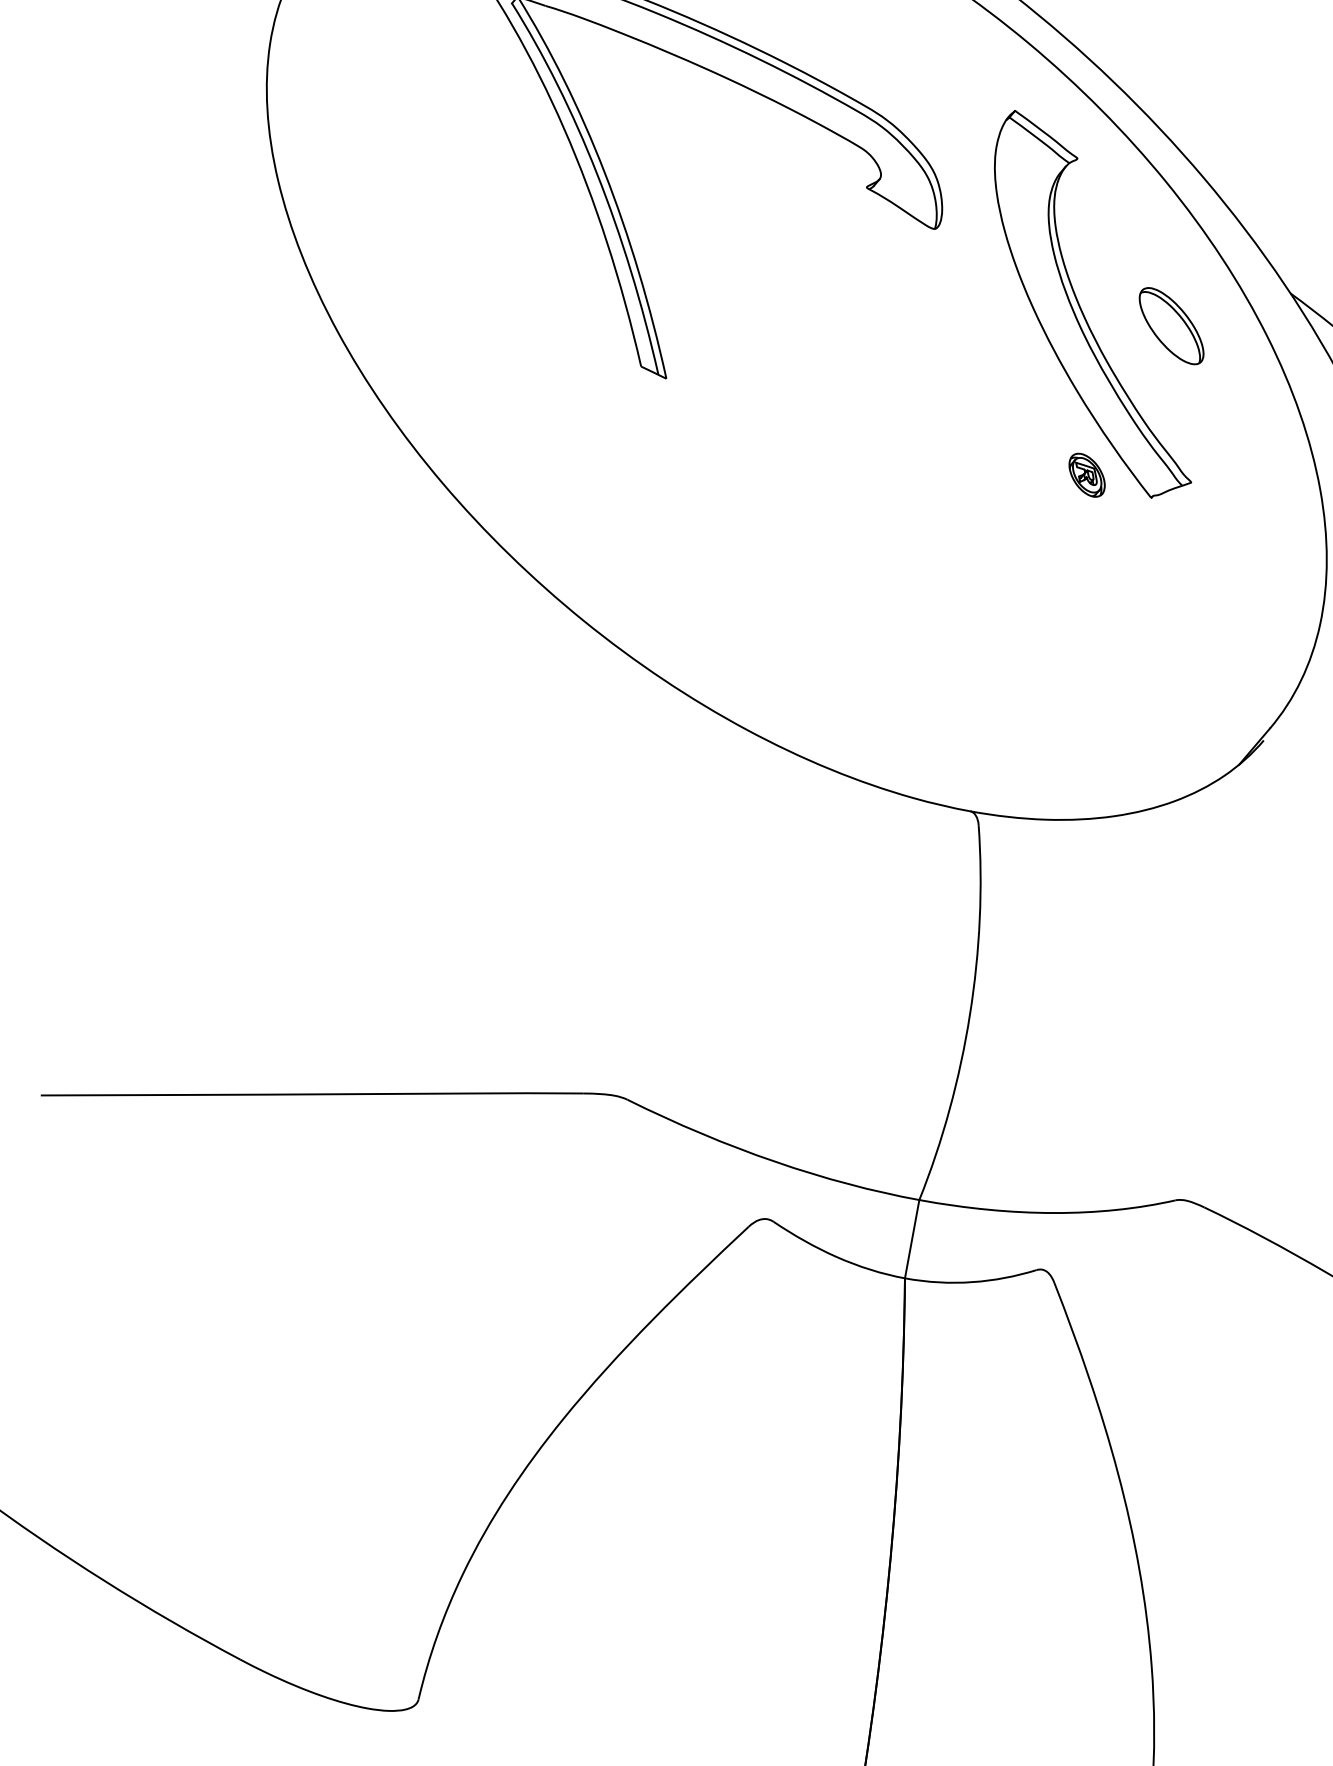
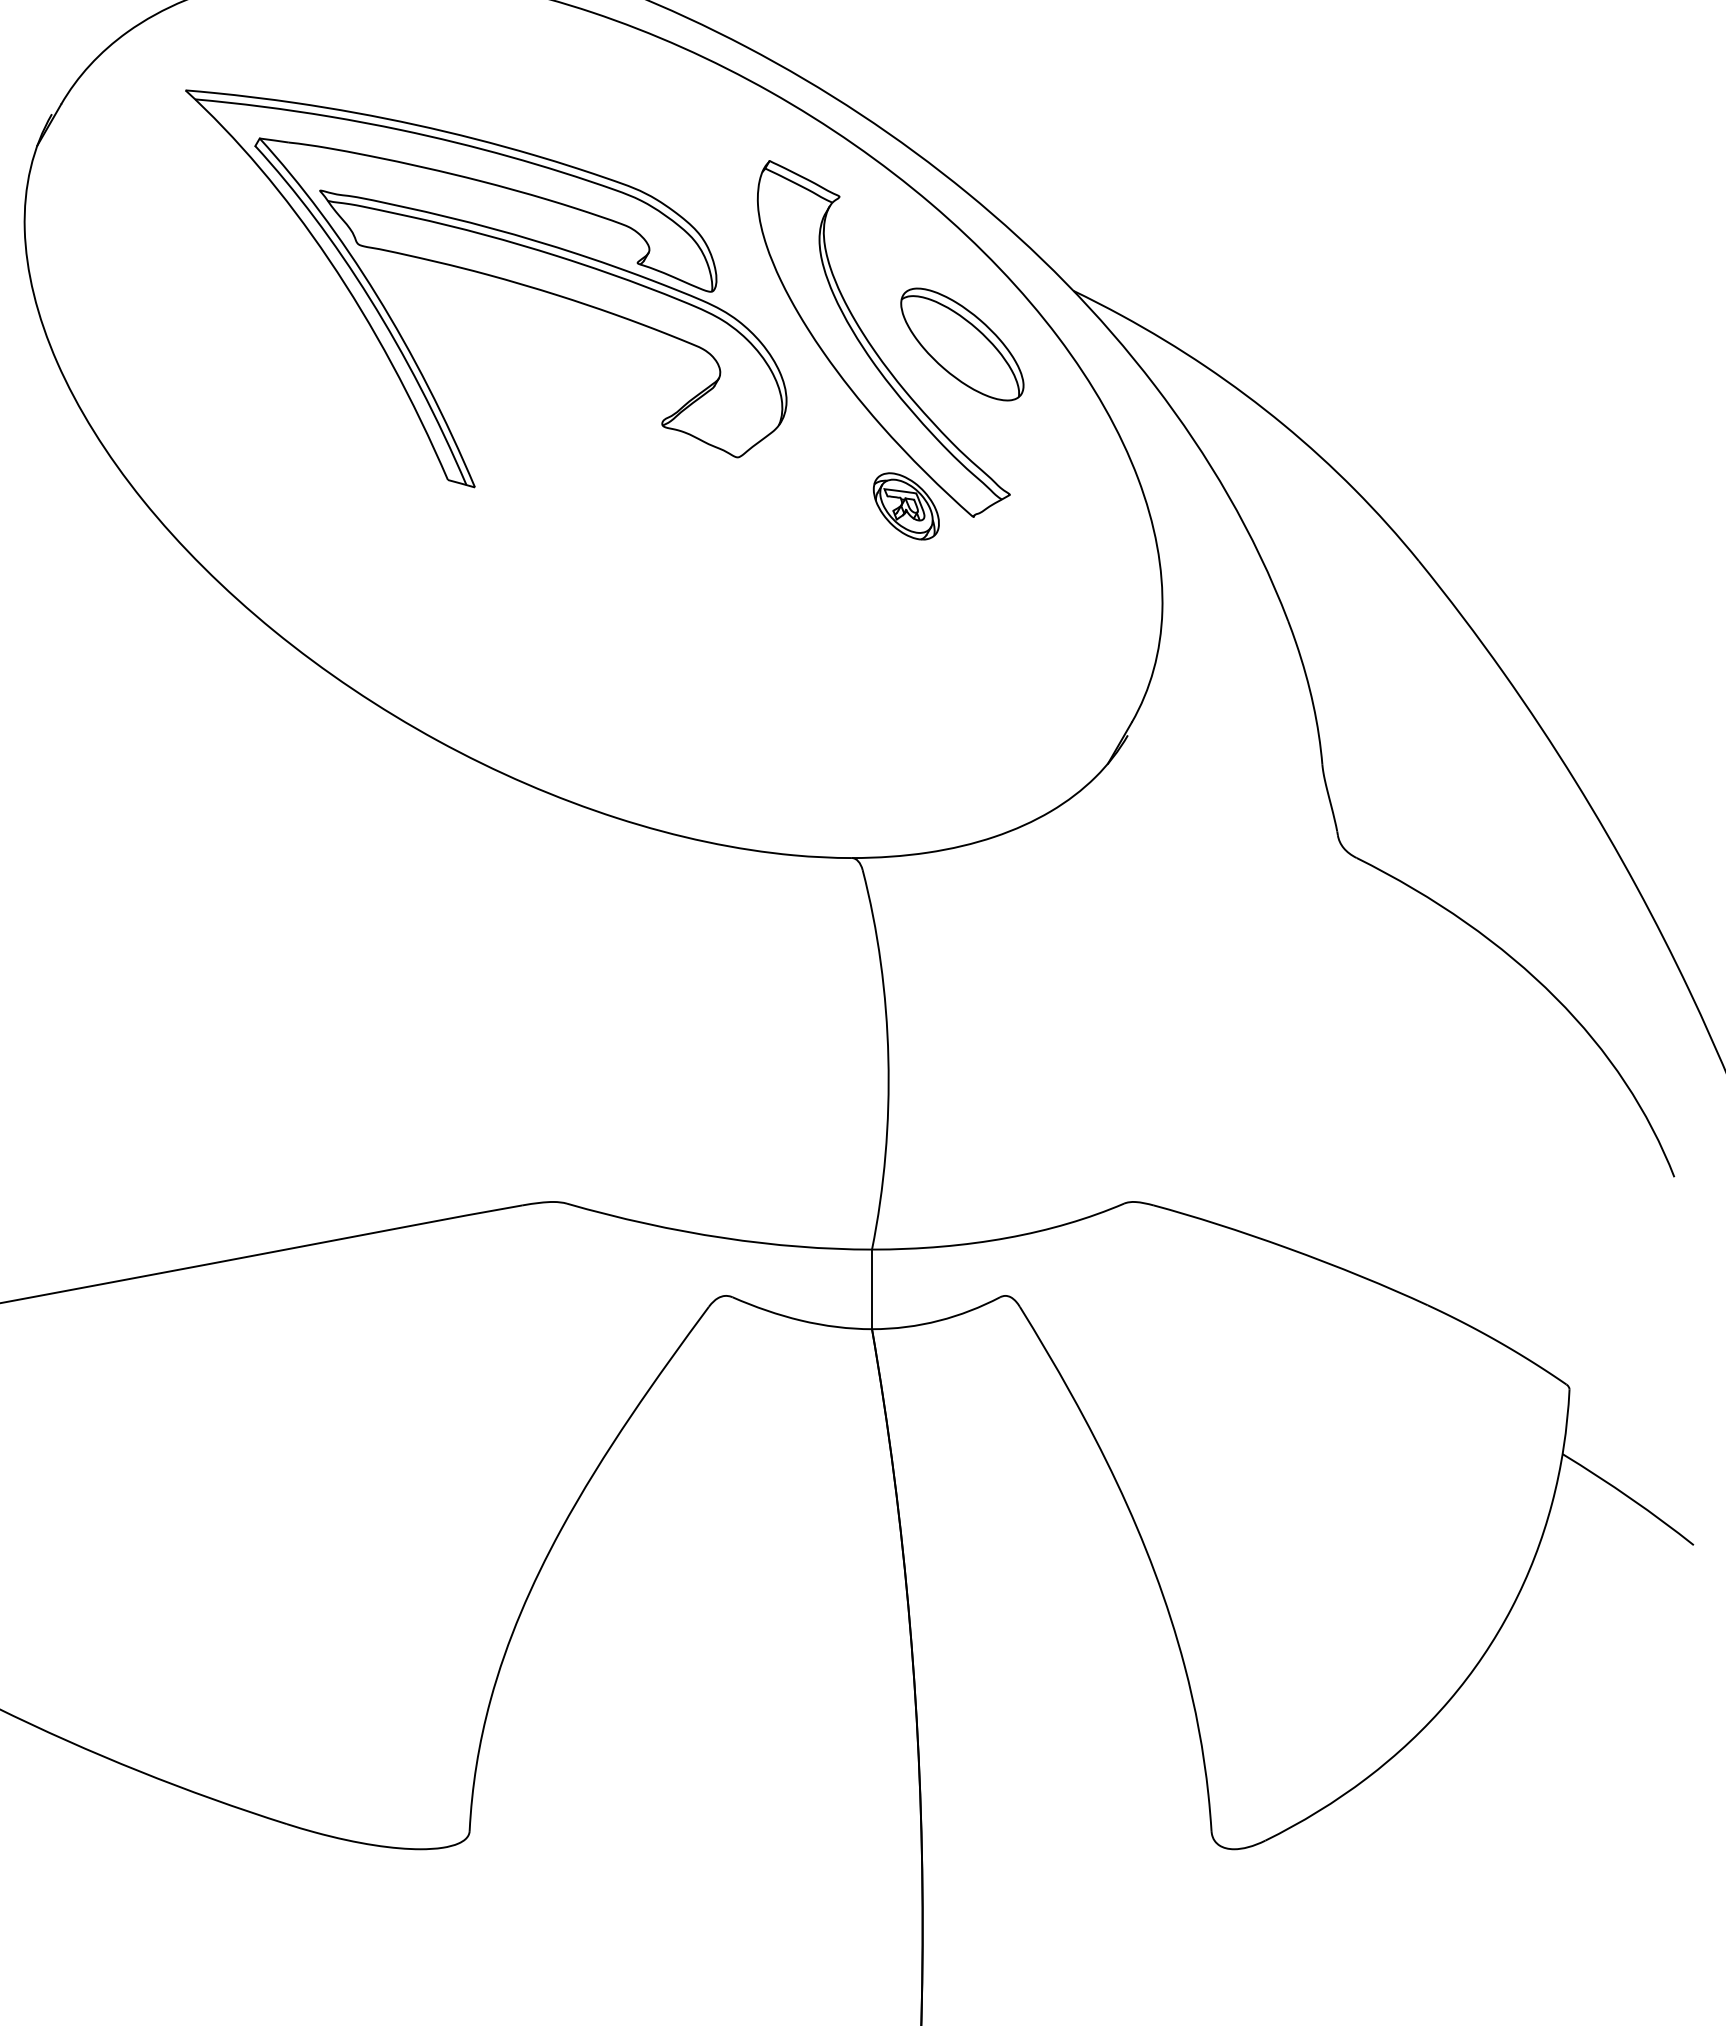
part: (784, 207) -> (560, 297), added
part: (1171, 326) -> (962, 344), size x1.67
part: (1086, 475) -> (905, 506), size x1.67

